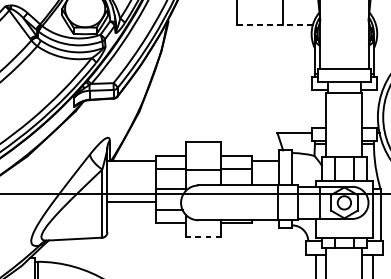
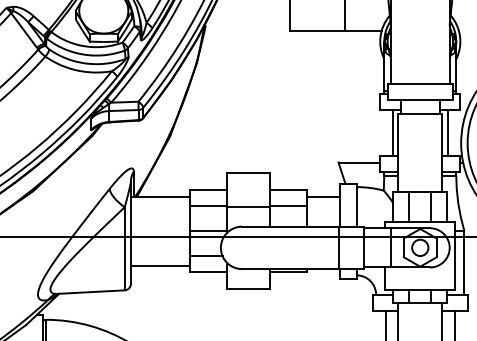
line: (275, 24) -> (336, 30), dashed -> solid
line: (321, 108) -> (392, 132), added
line: (366, 108) -> (447, 132), added
line: (130, 201) -> (159, 265), moved
line: (203, 236) -> (248, 289), dashed -> solid

